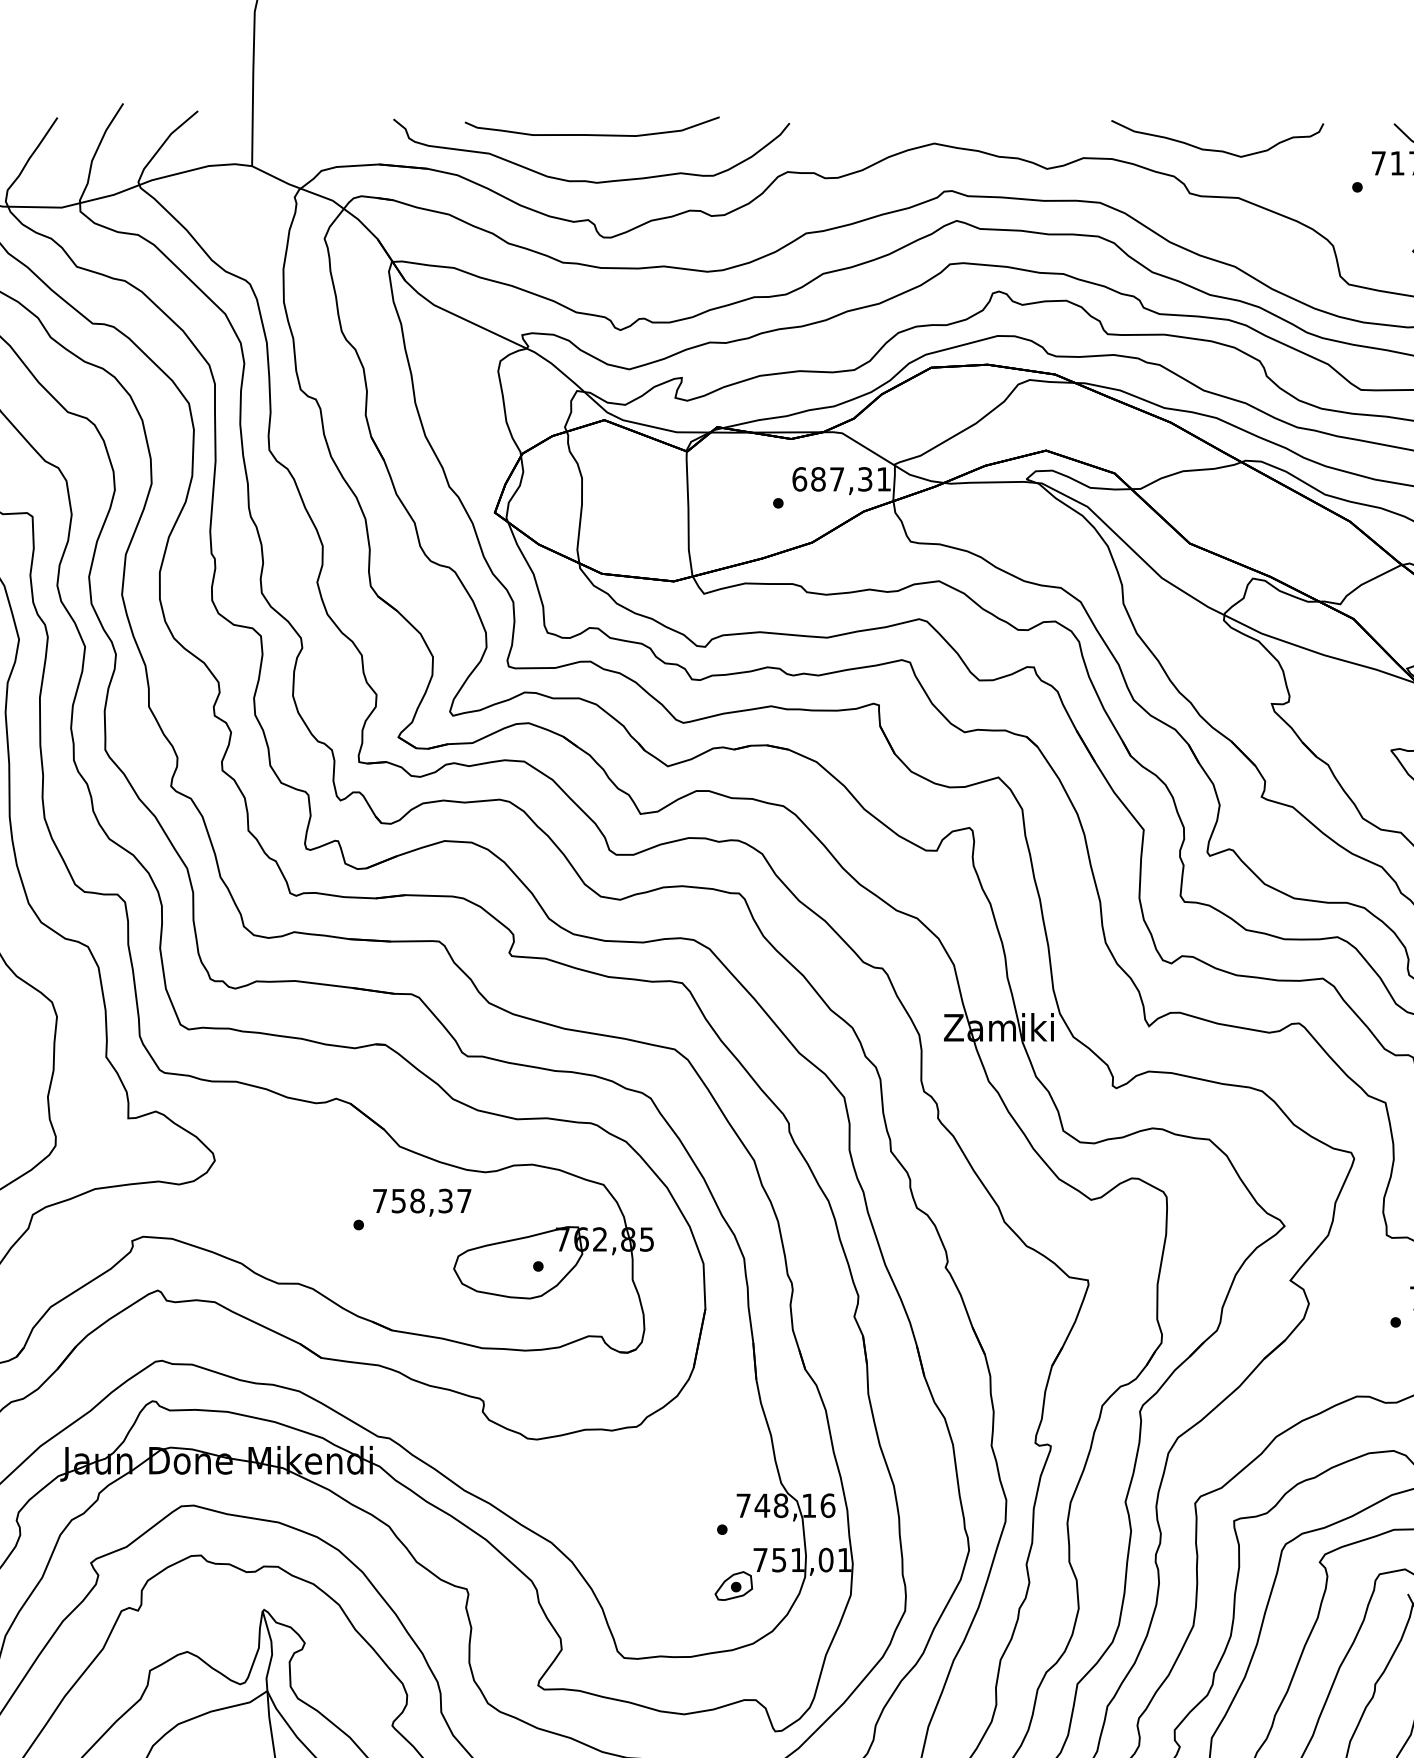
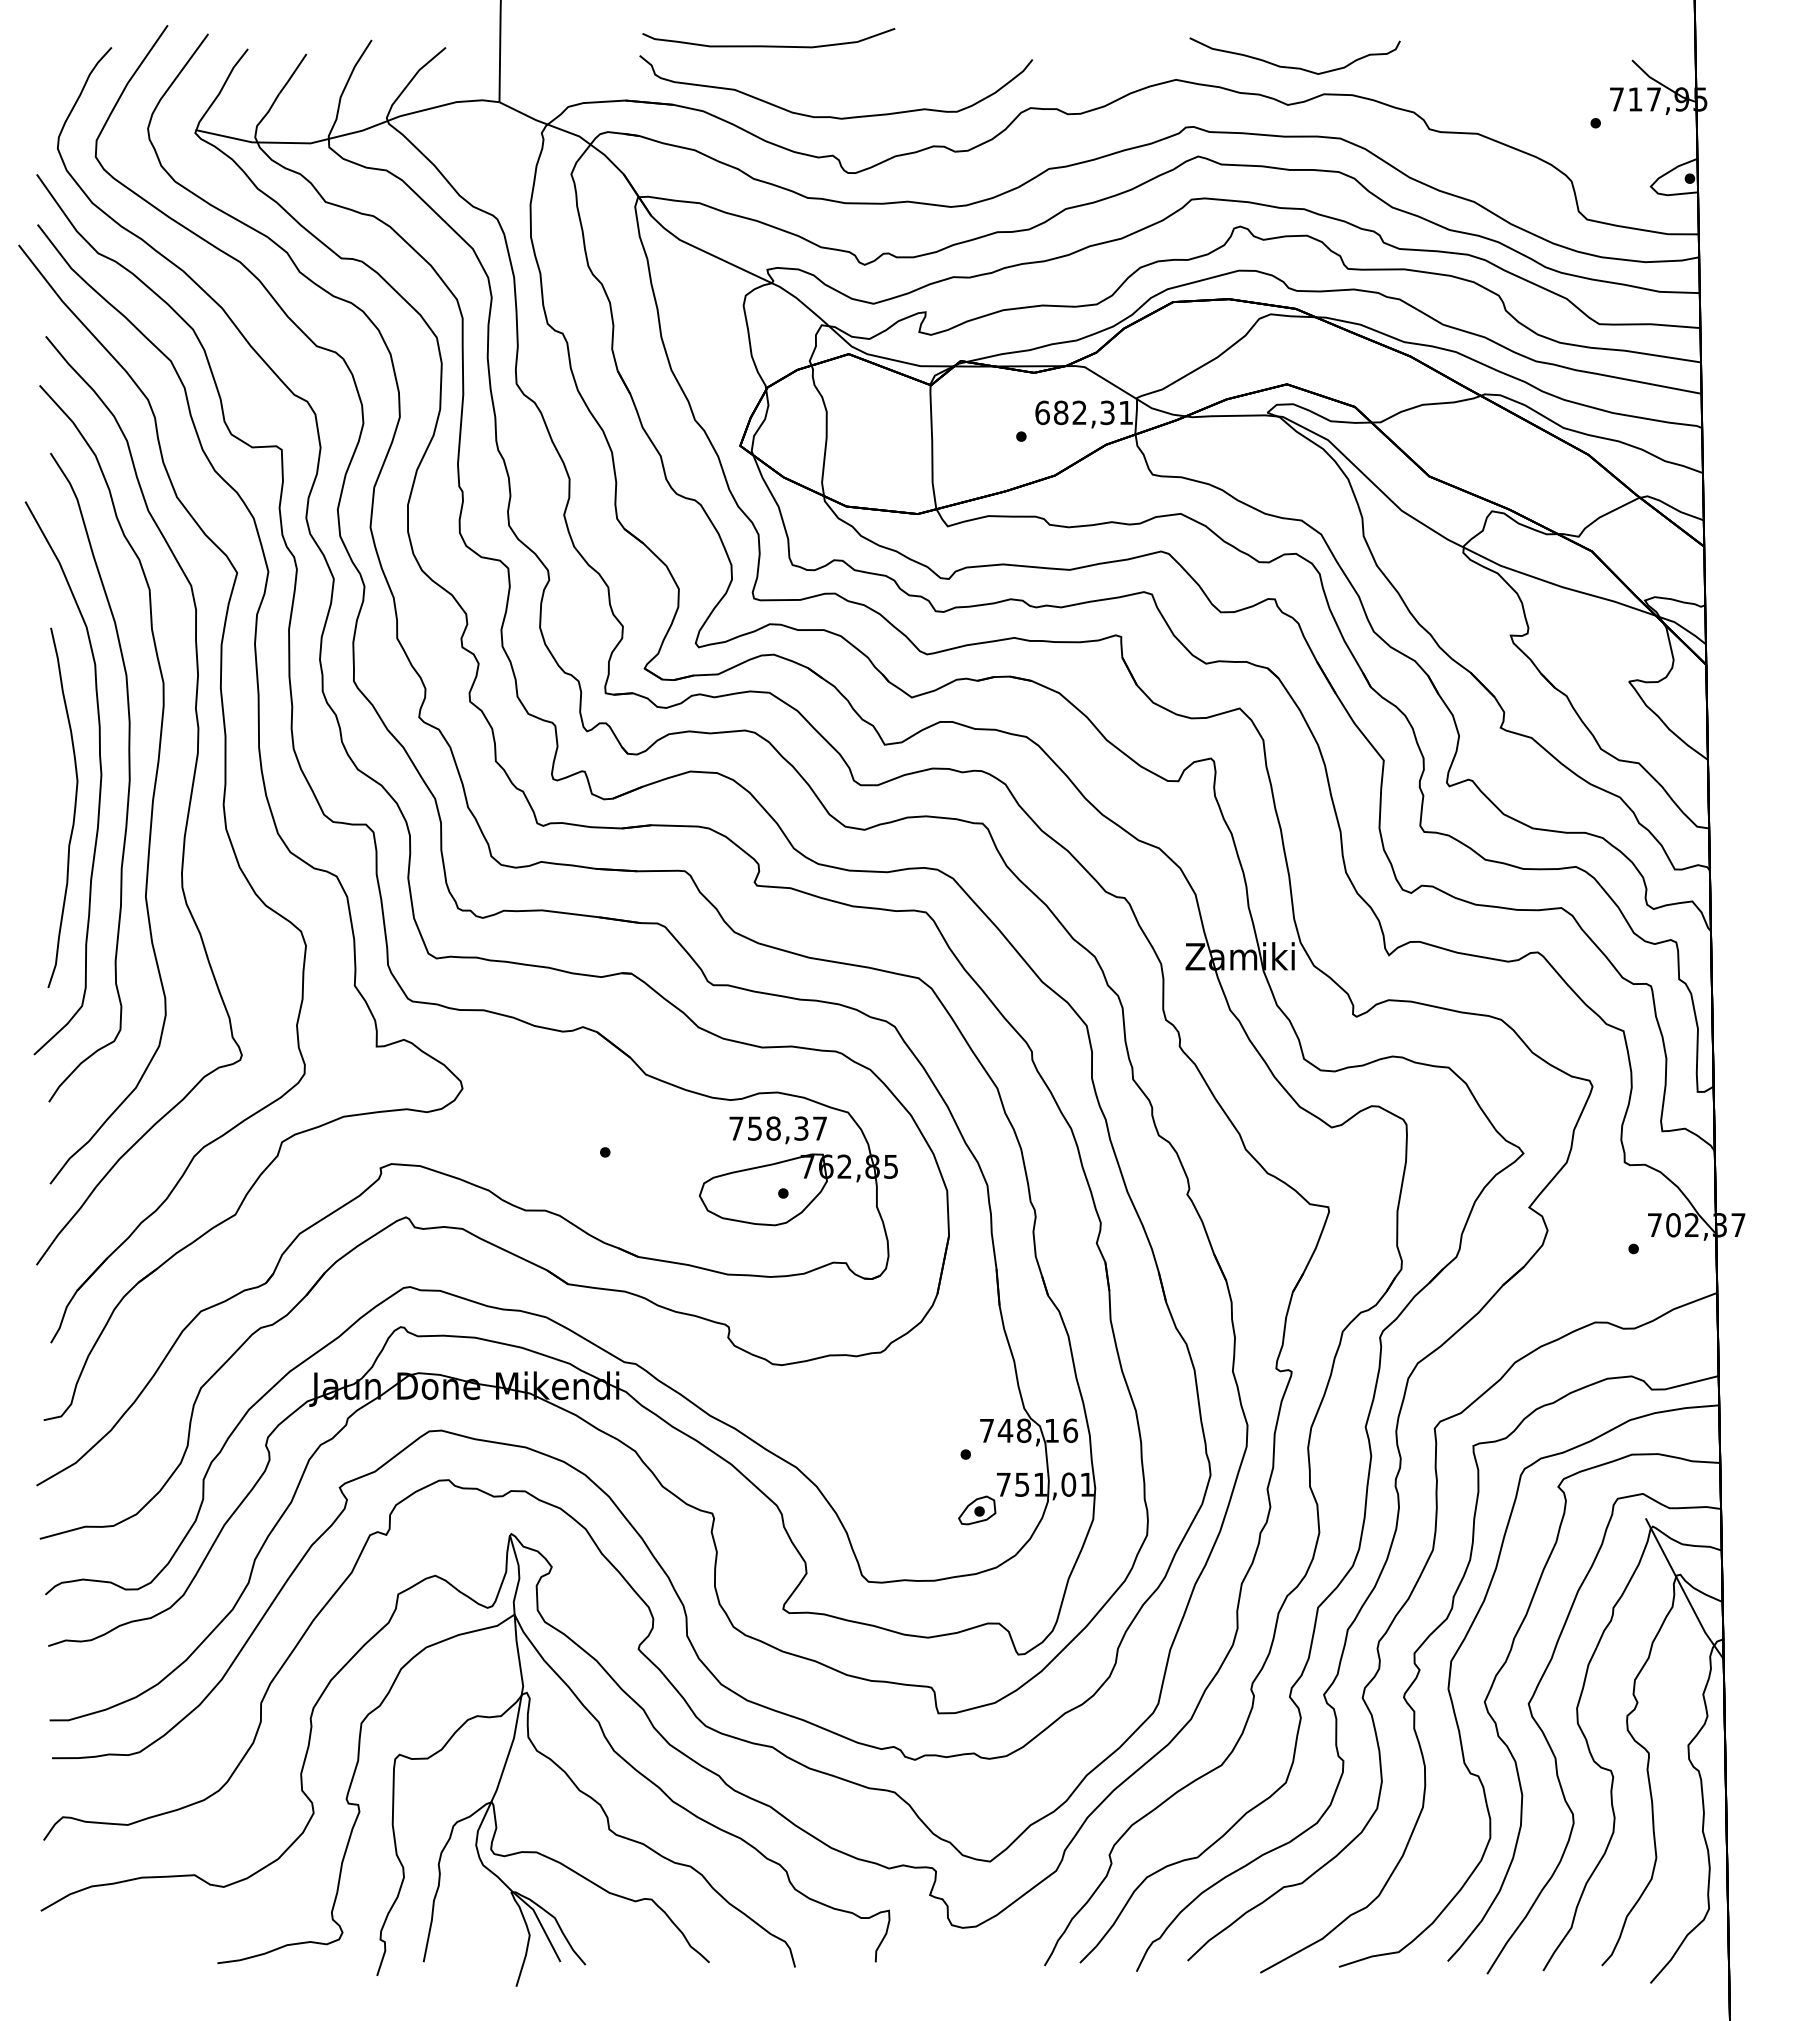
curve: (591, 134) -> (768, 45), moved
curve: (1214, 149) -> (1291, 66), moved
text: (836, 478) -> (1079, 412), 687,31 -> 682,31
text: (421, 1202) -> (777, 1130), moved

